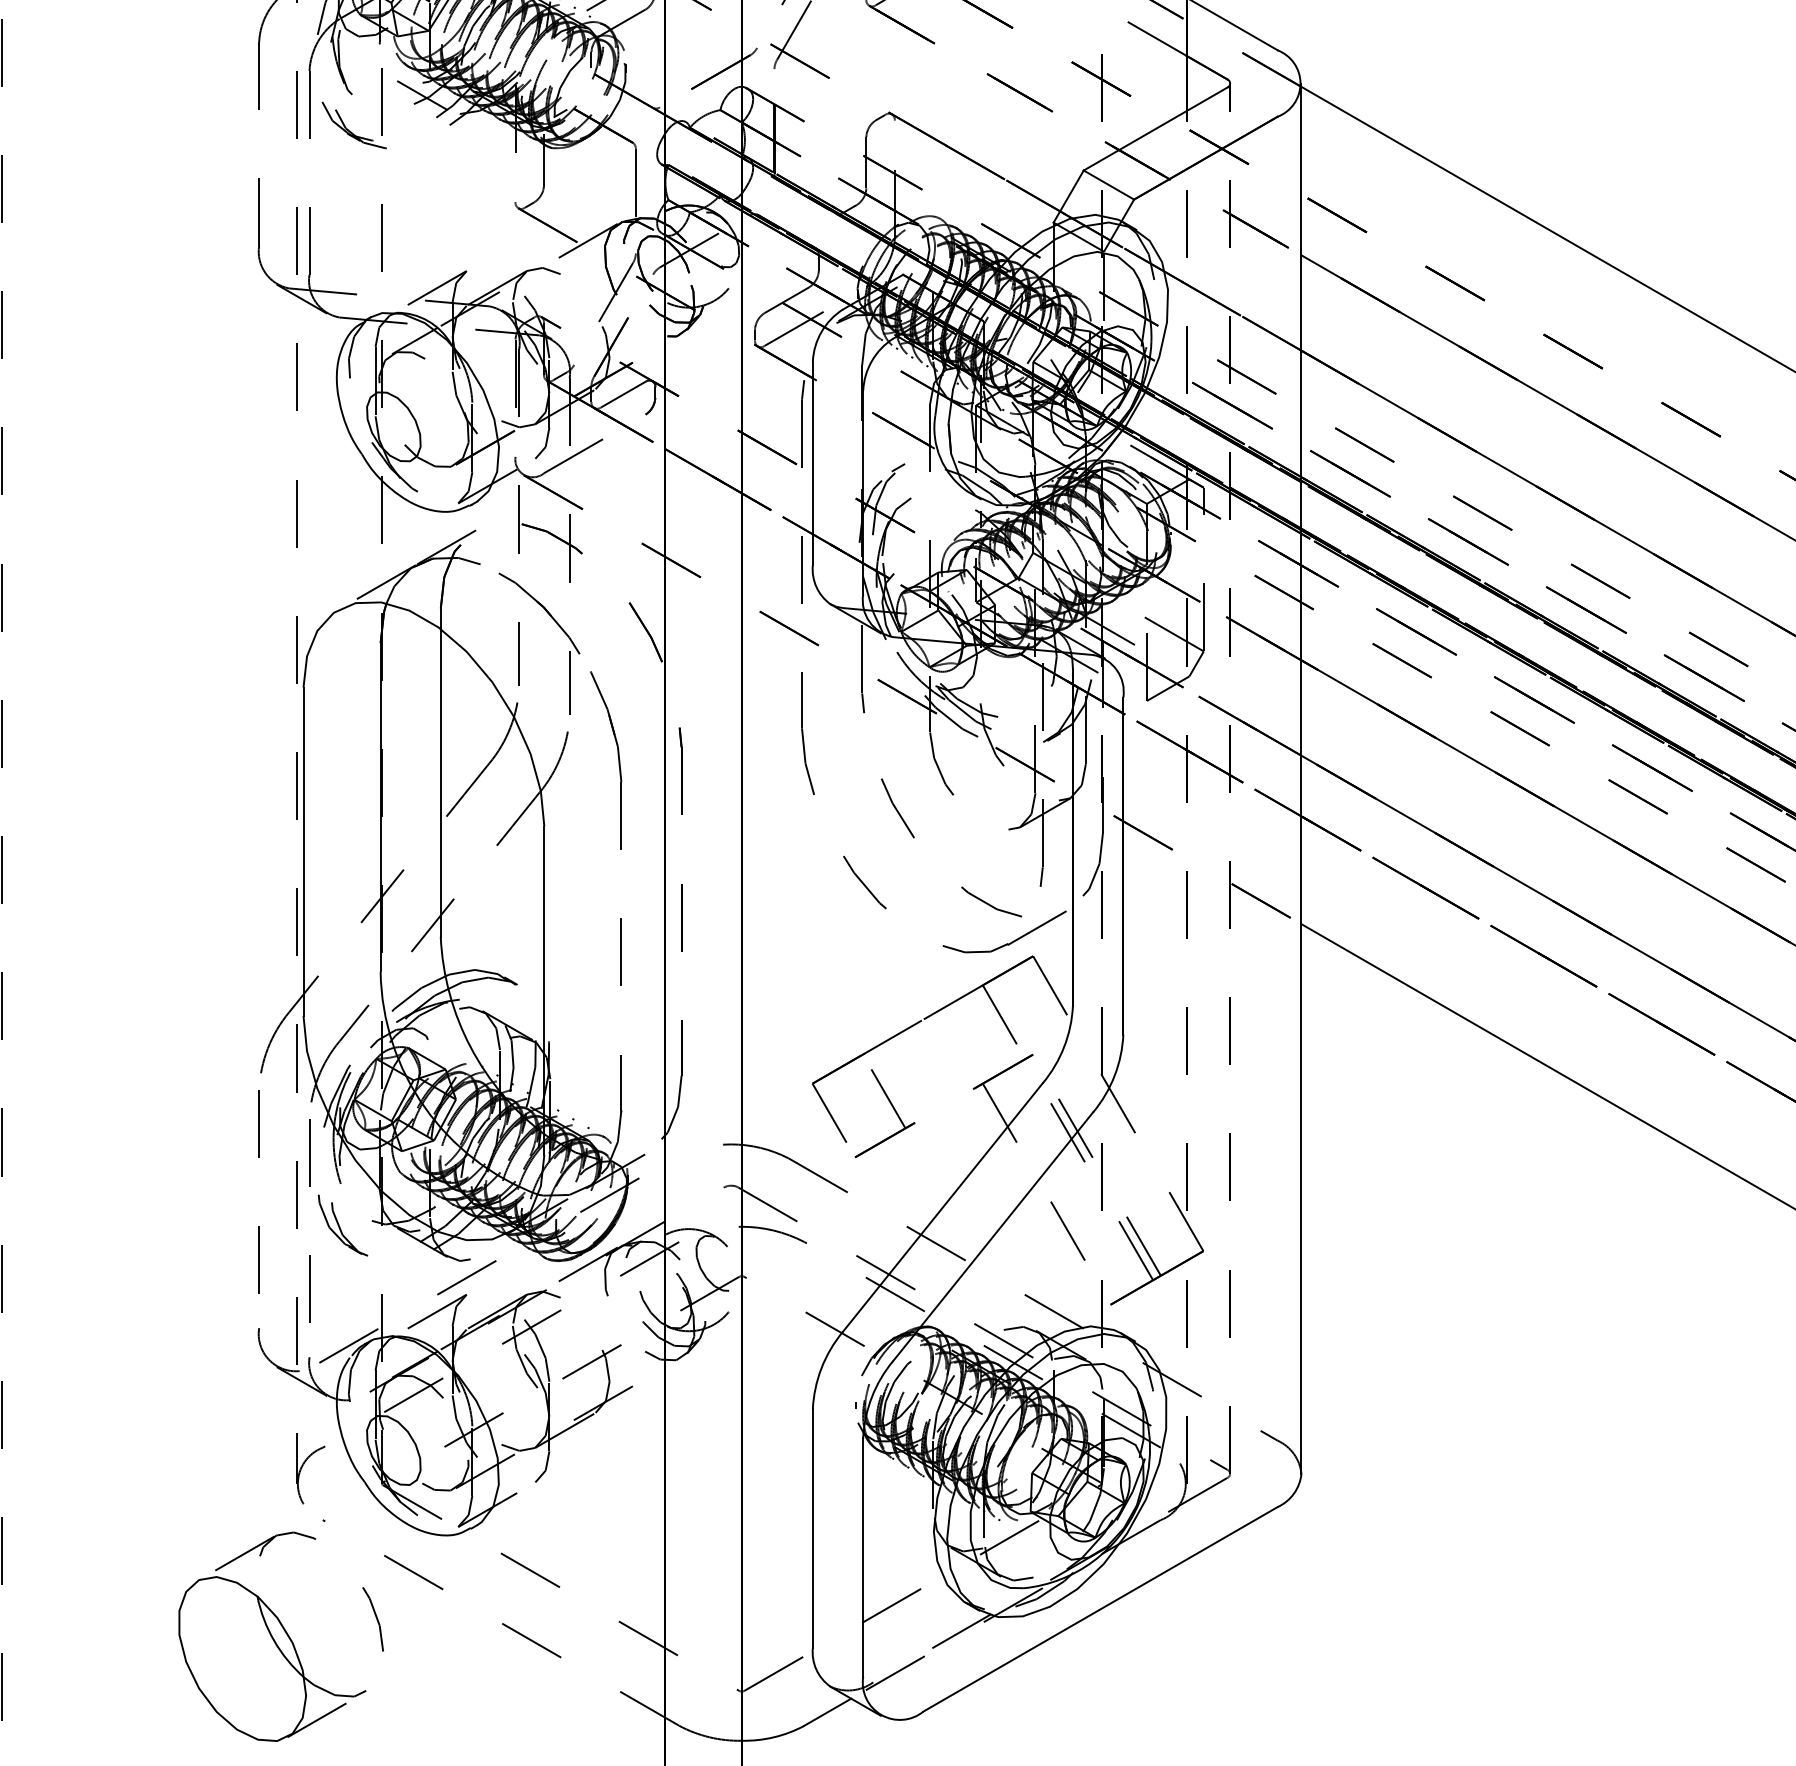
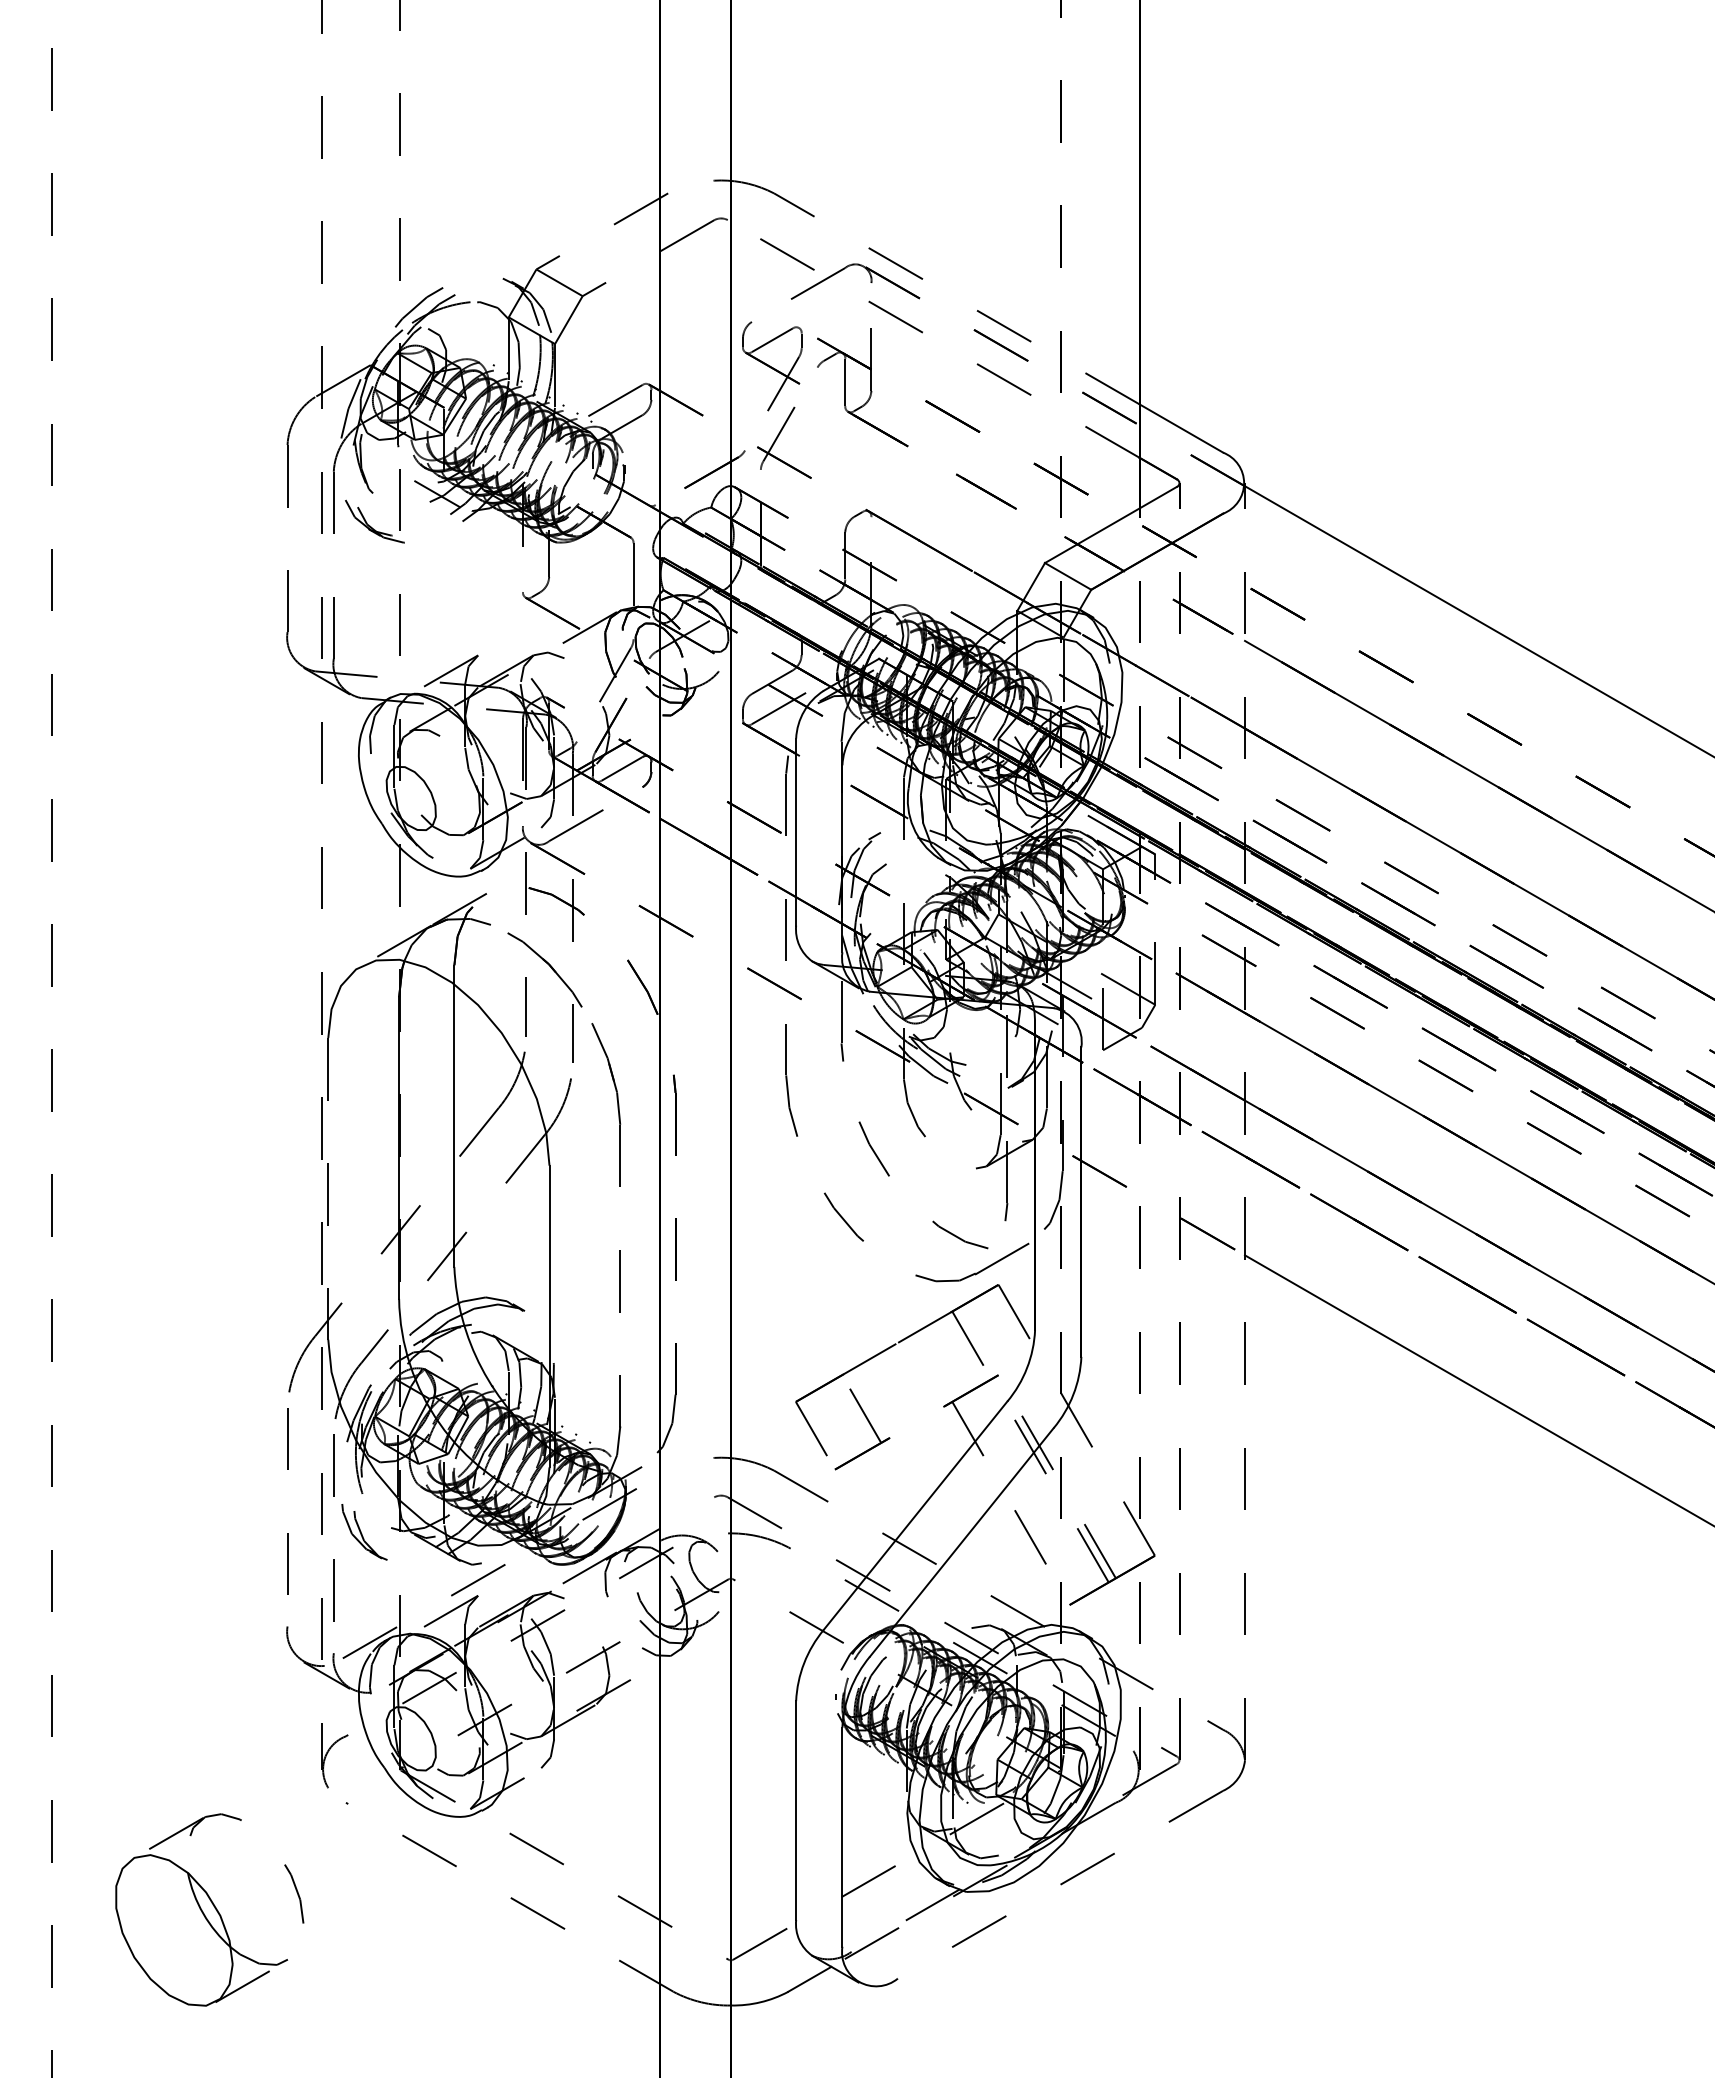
line: (1302, 778) -> (1245, 1121), solid -> dashed
line: (303, 851) -> (328, 1188), solid -> dashed
line: (1100, 1609) -> (1060, 1884), solid -> dashed
part: (280, 1636) -> (209, 1909), moved

